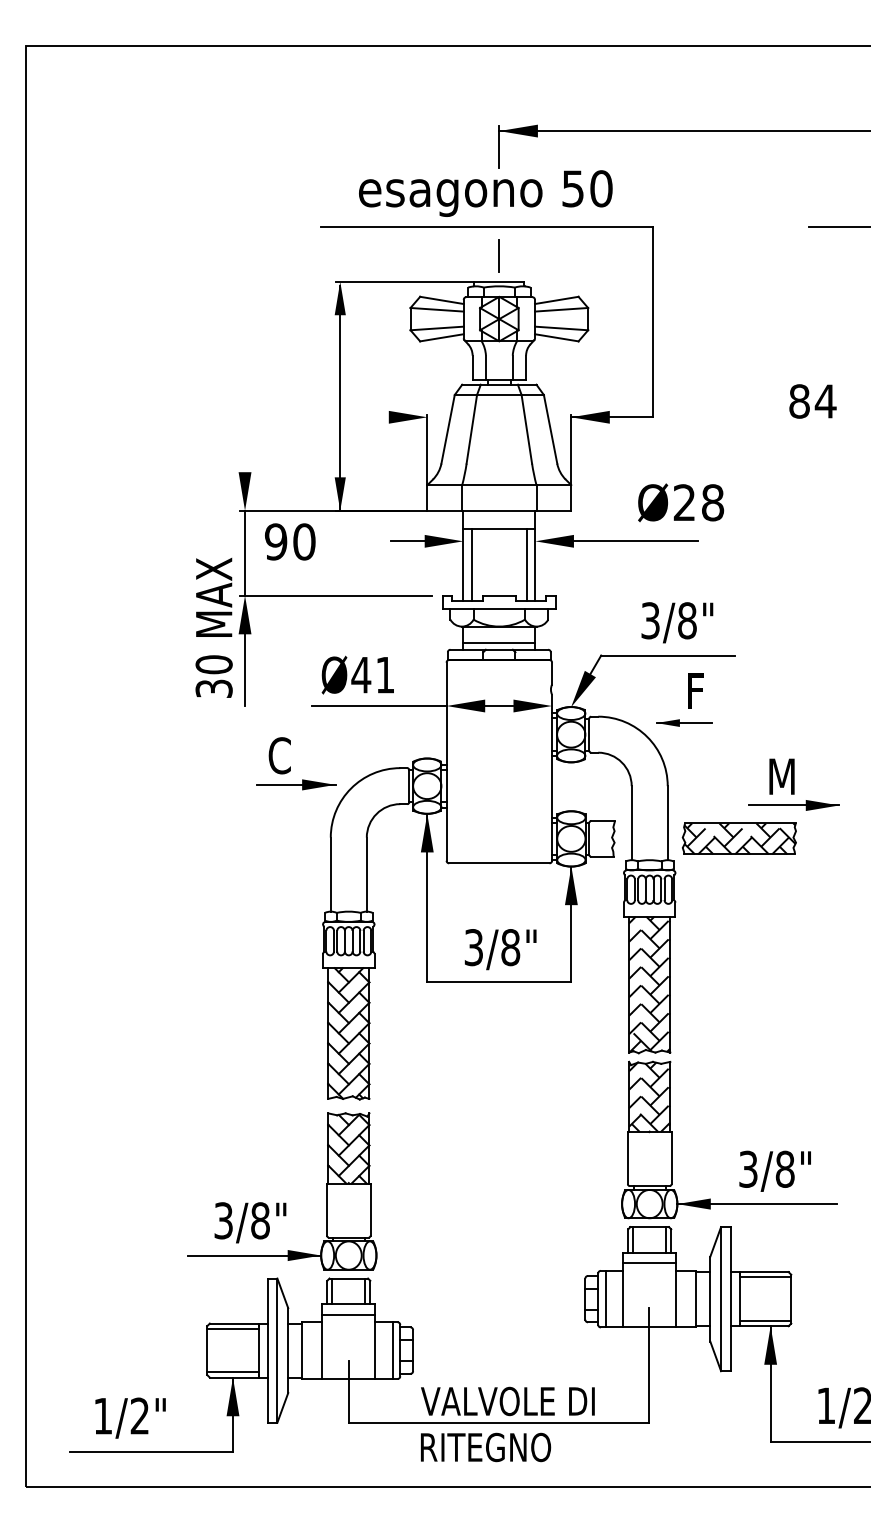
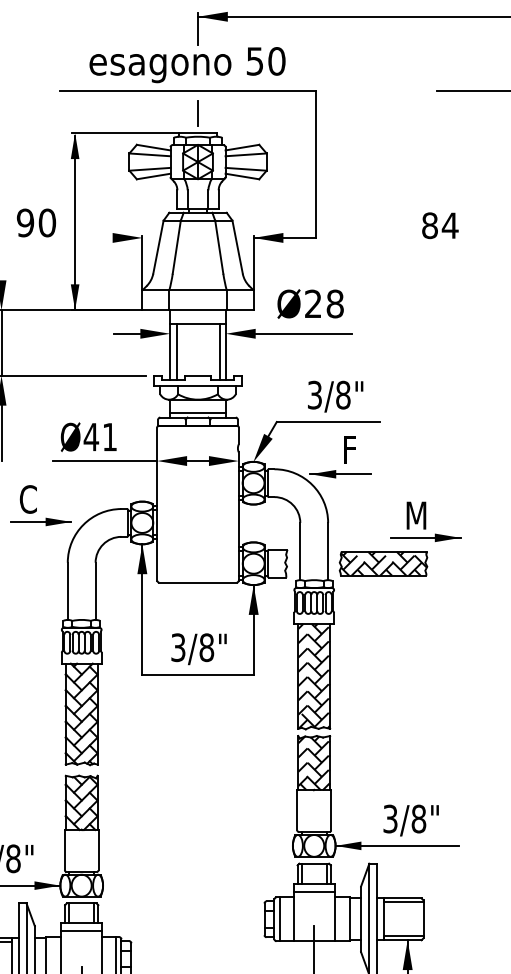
text: (681, 502) -> (310, 303), moved
text: (290, 541) -> (36, 222), moved
part: (683, 722) -> (340, 473), size x1.43

